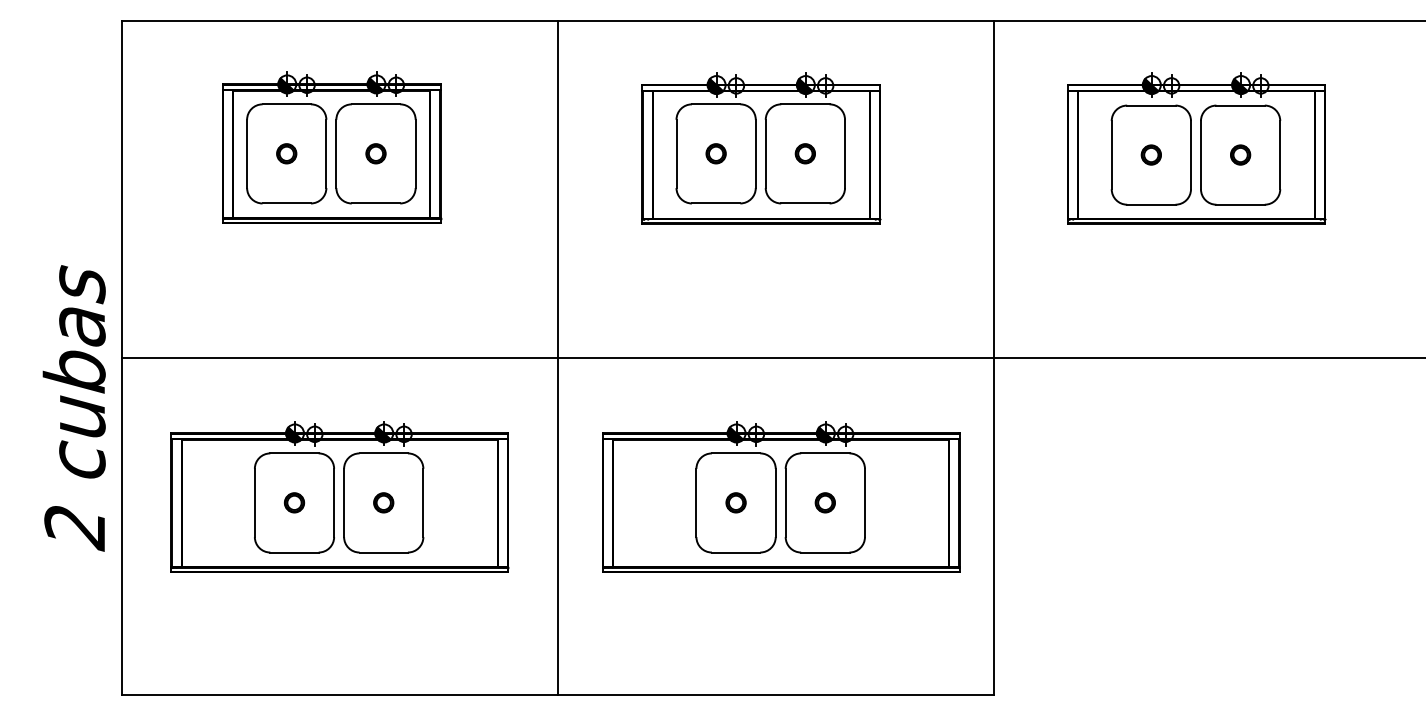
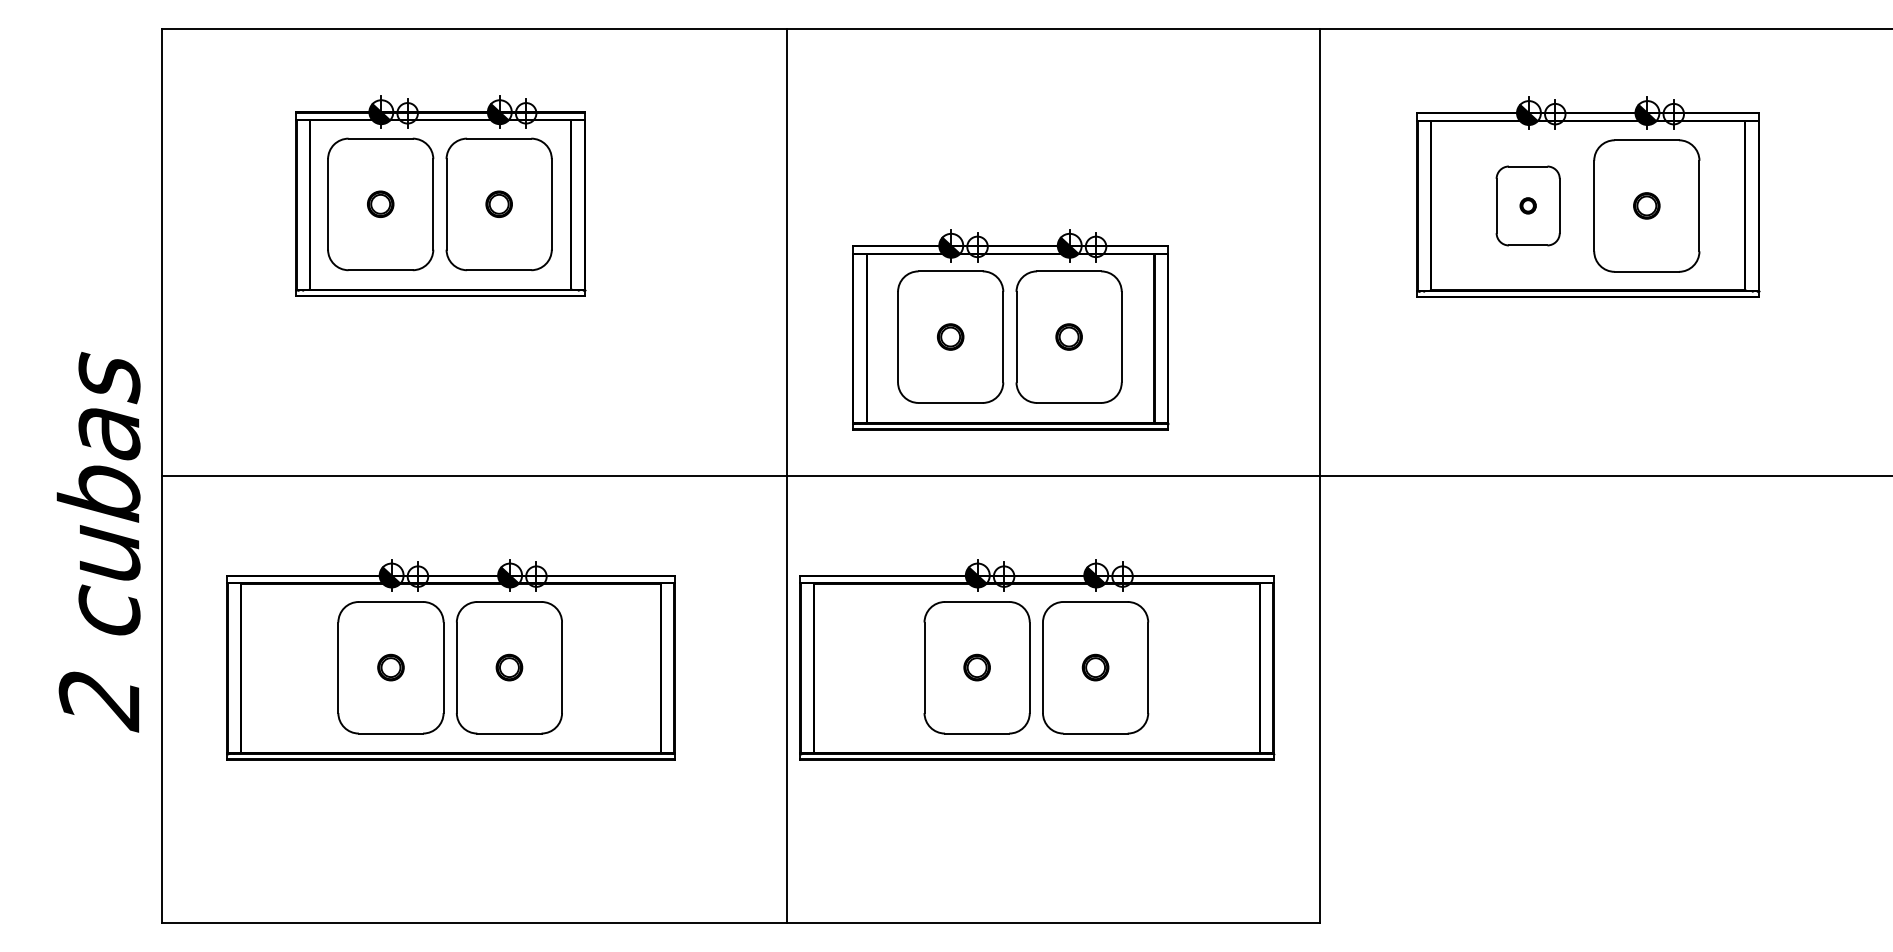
part: (761, 148) -> (1010, 329), moved
part: (1150, 154) -> (1527, 205), size x0.6
line: (558, 358) -> (787, 476), moved

